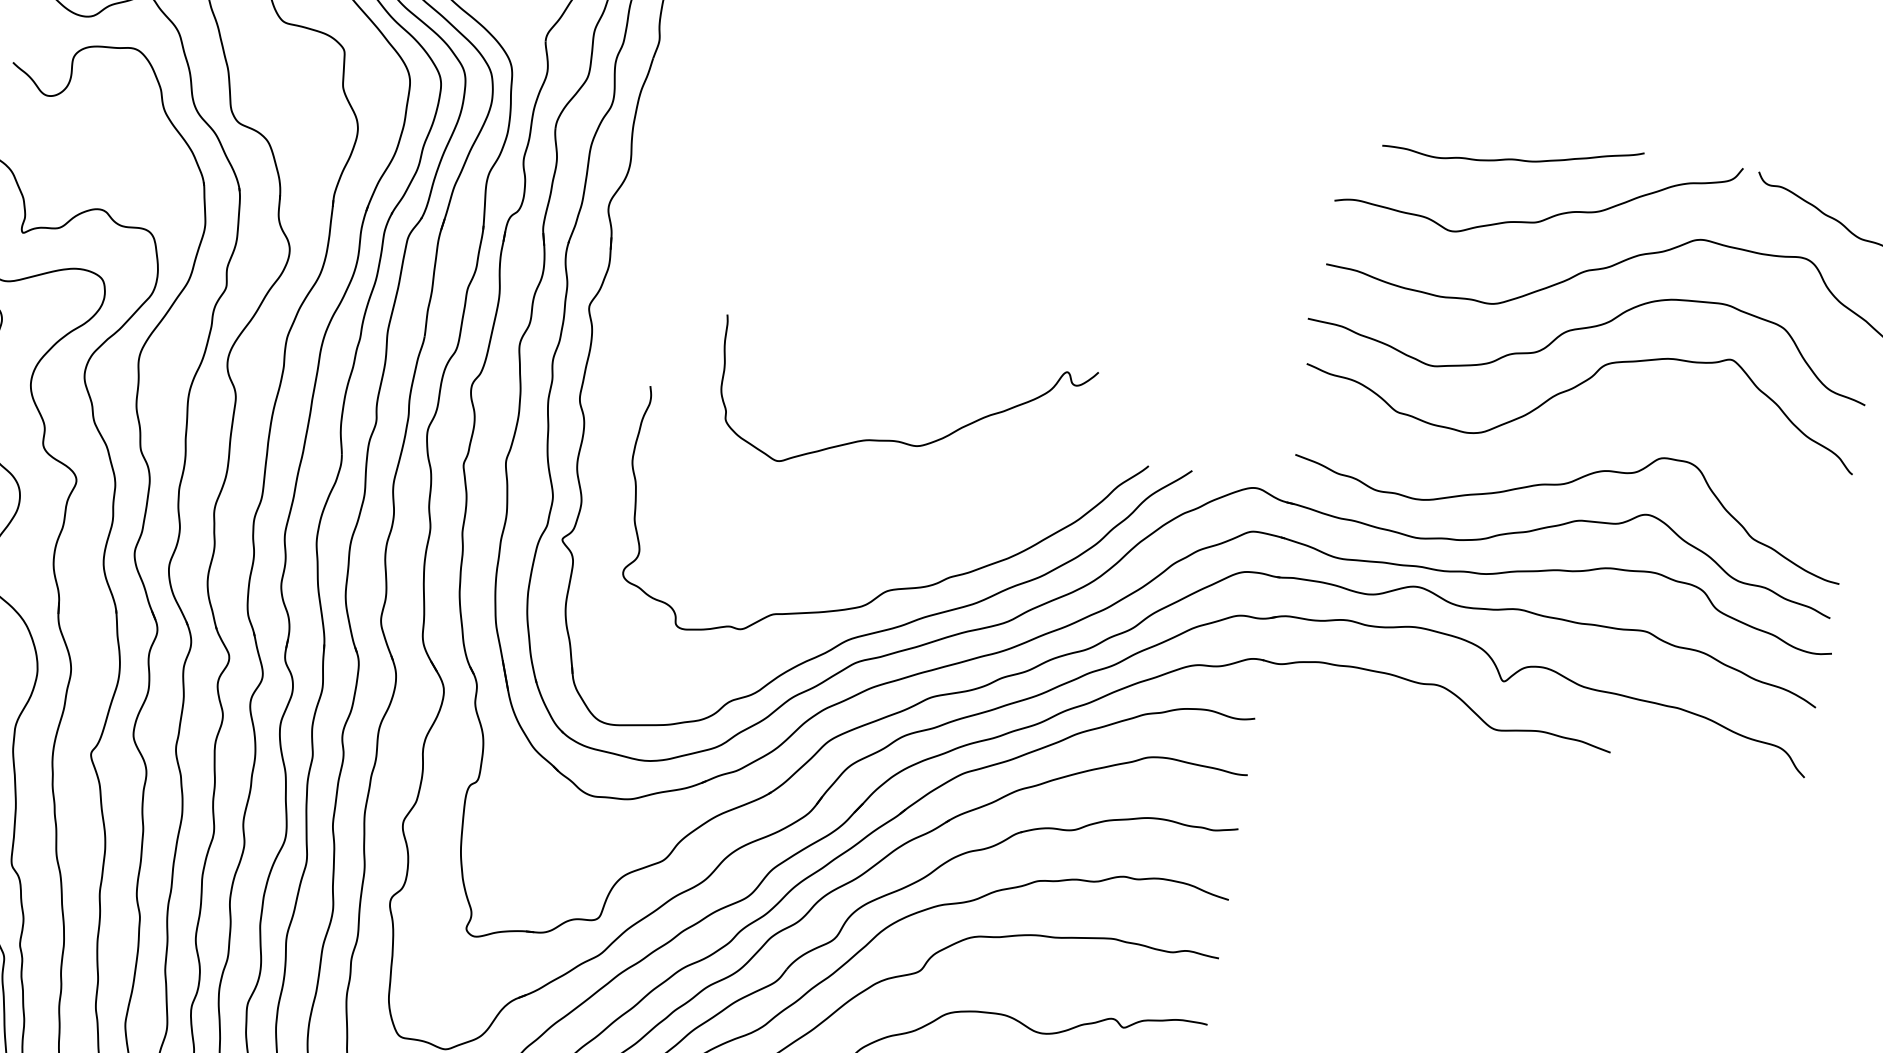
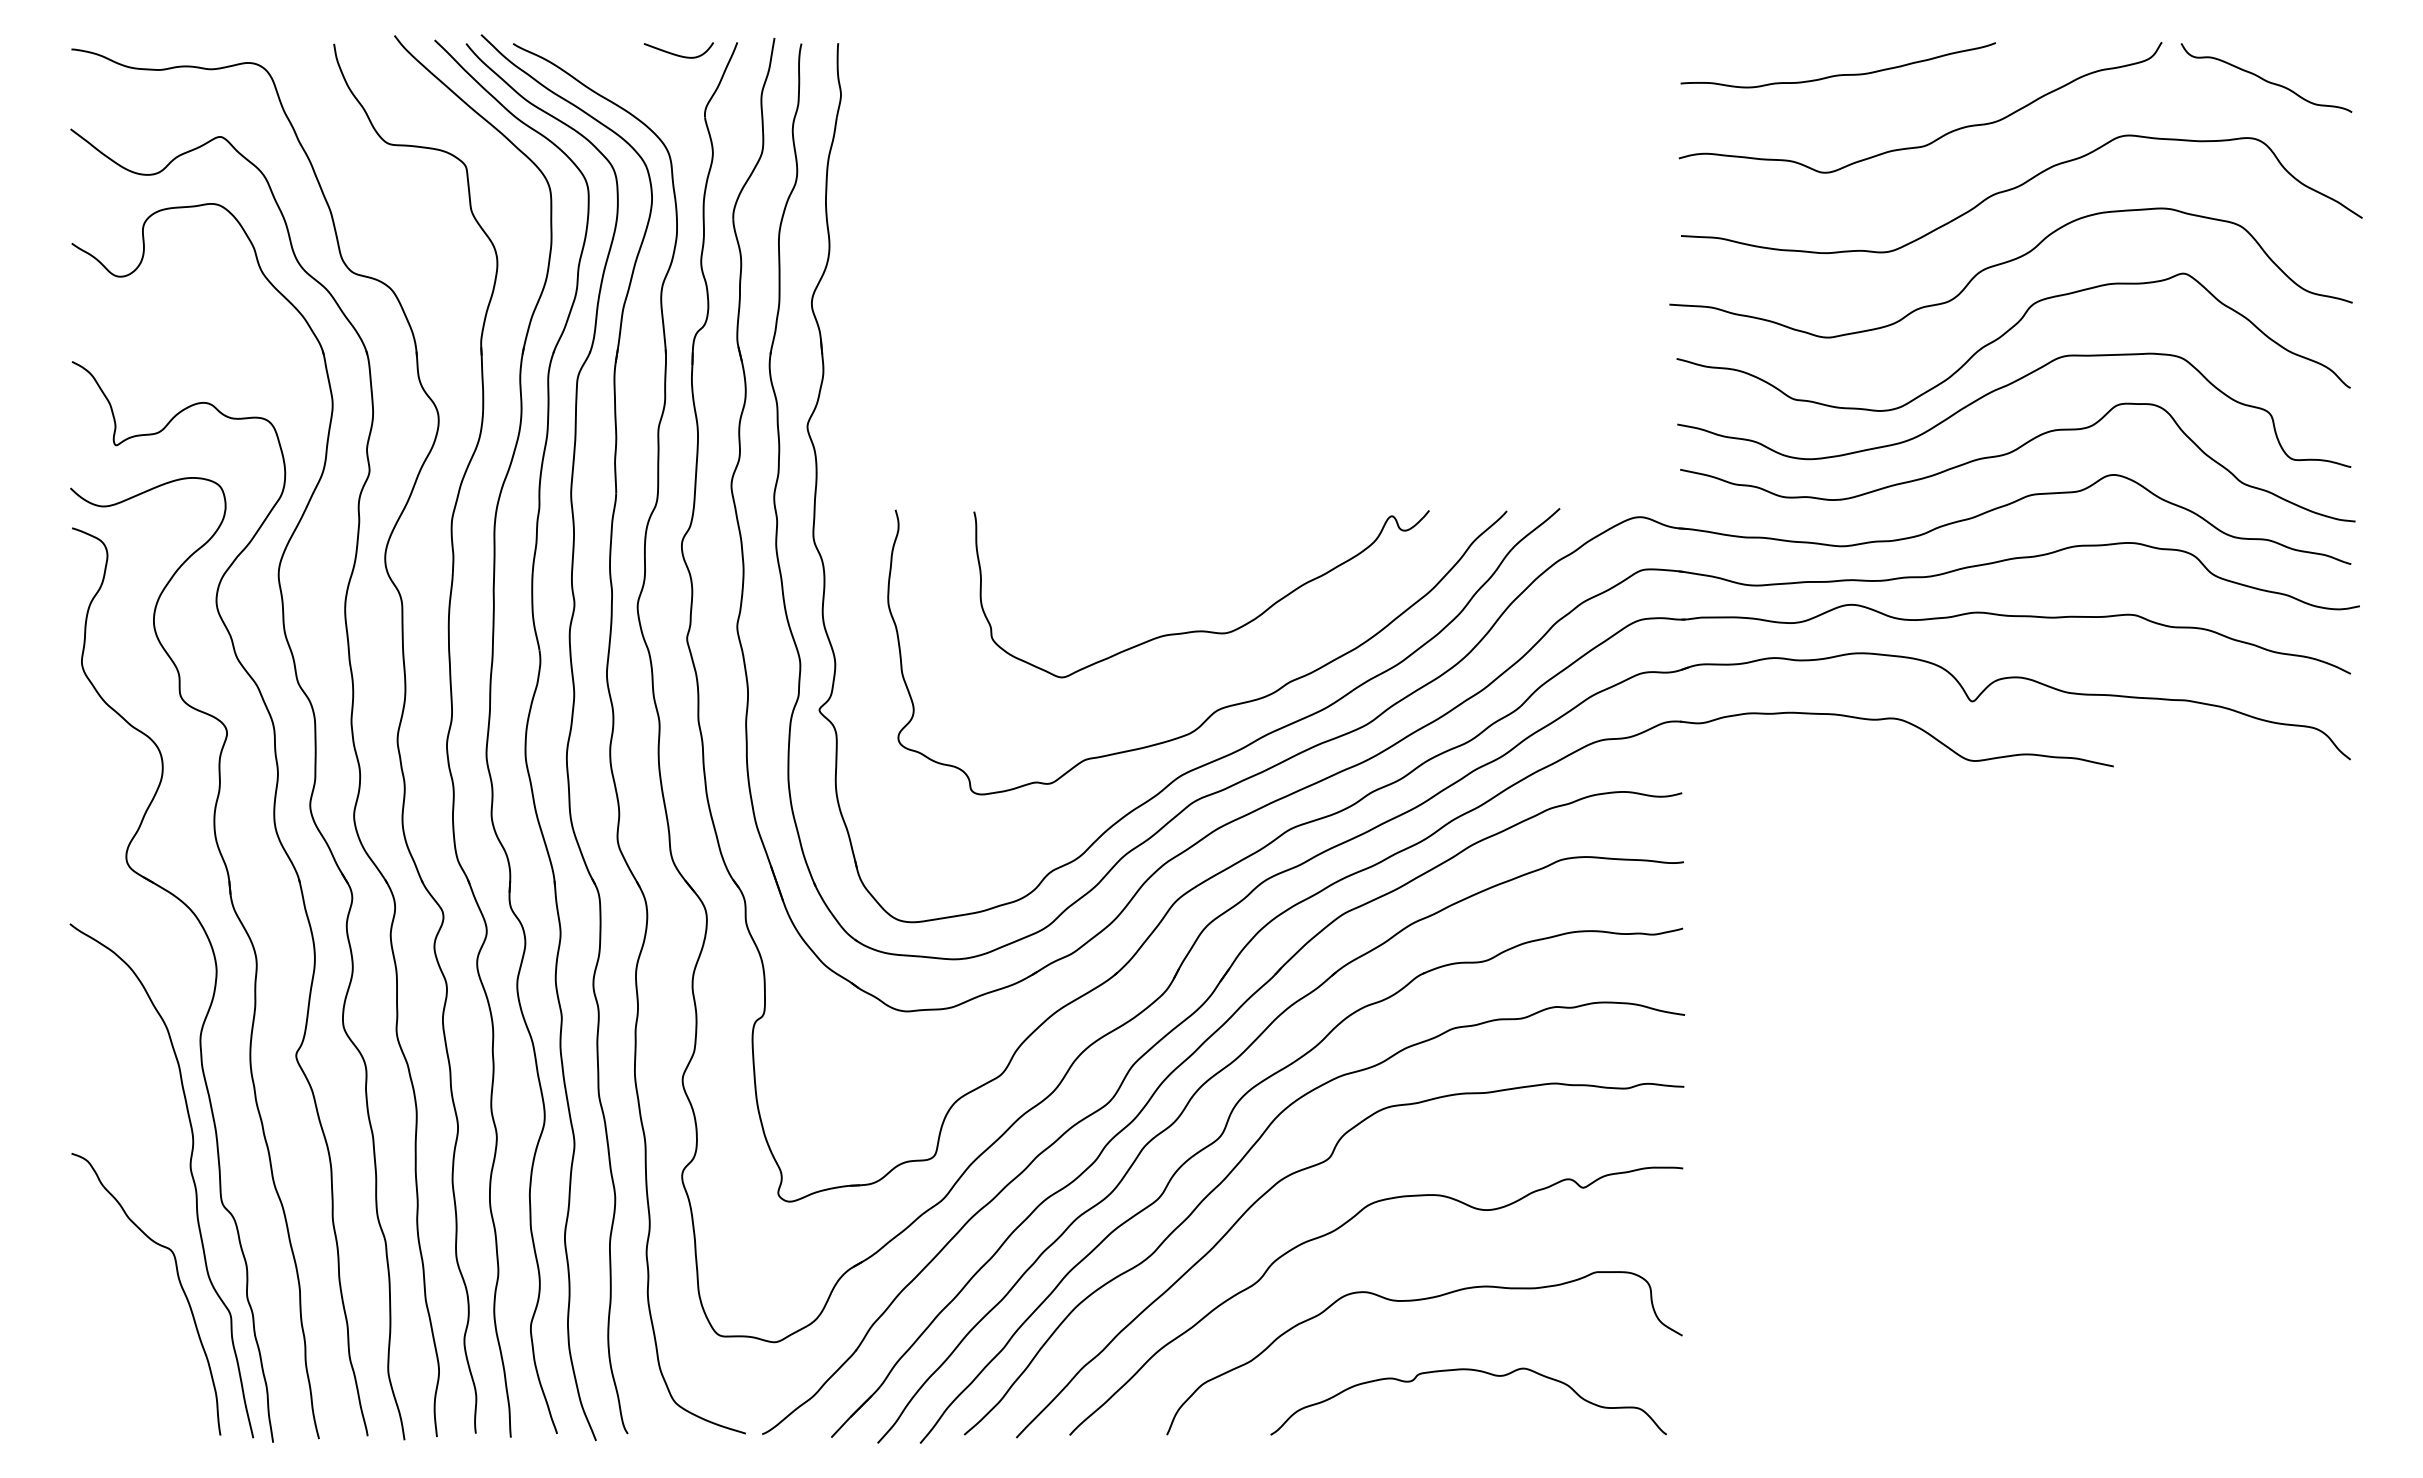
curve: (1511, 158) -> (1837, 74), moved
curve: (1571, 429) -> (2005, 387), added
curve: (897, 440) -> (1201, 630), moved

